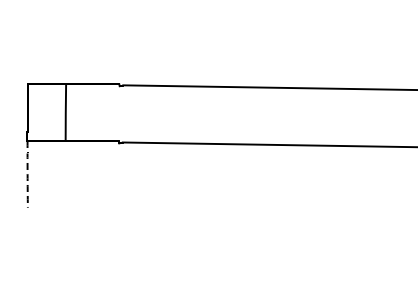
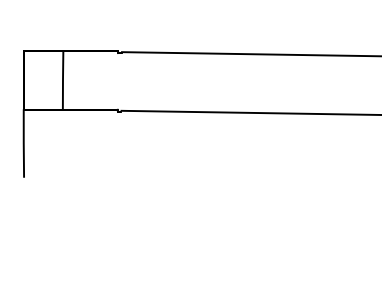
arc: (27, 174) -> (23, 143), dashed -> solid

